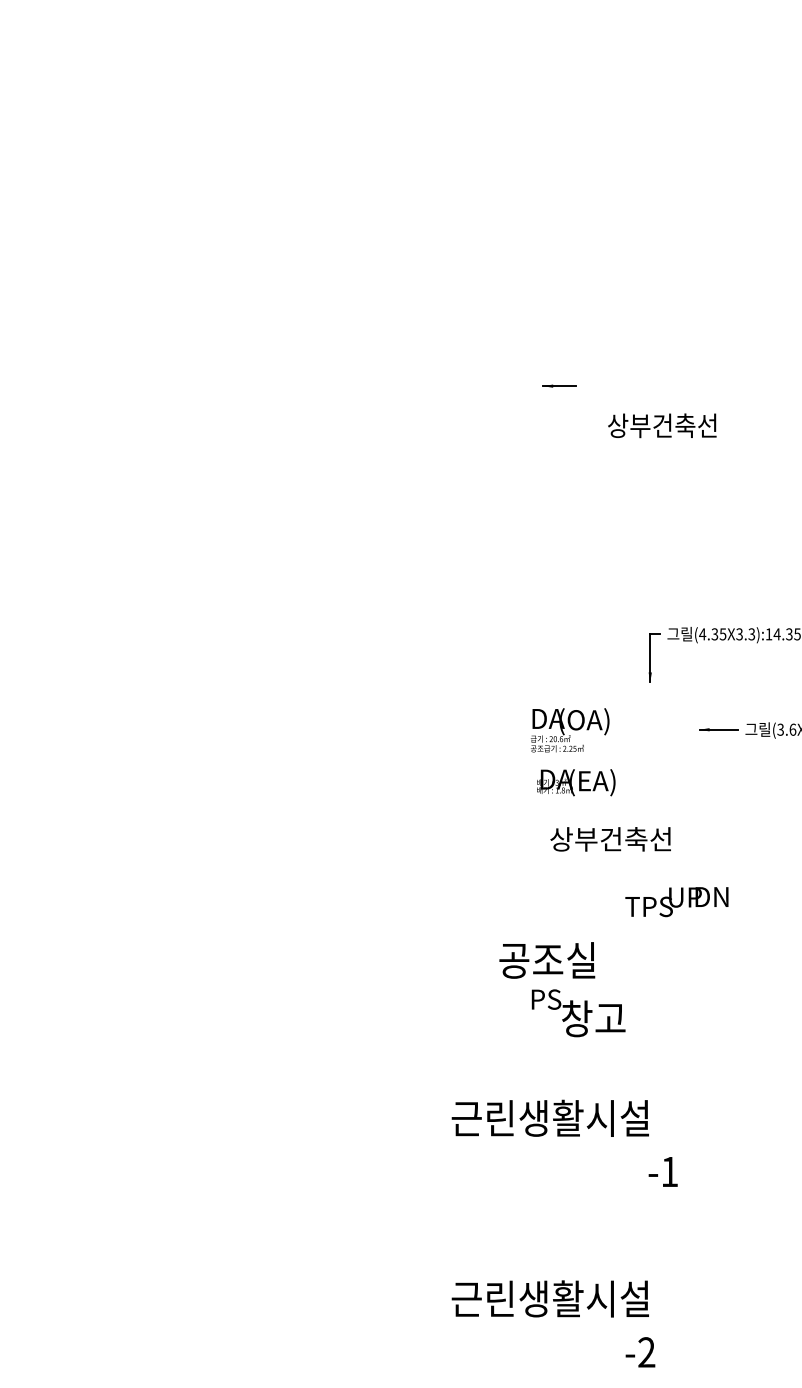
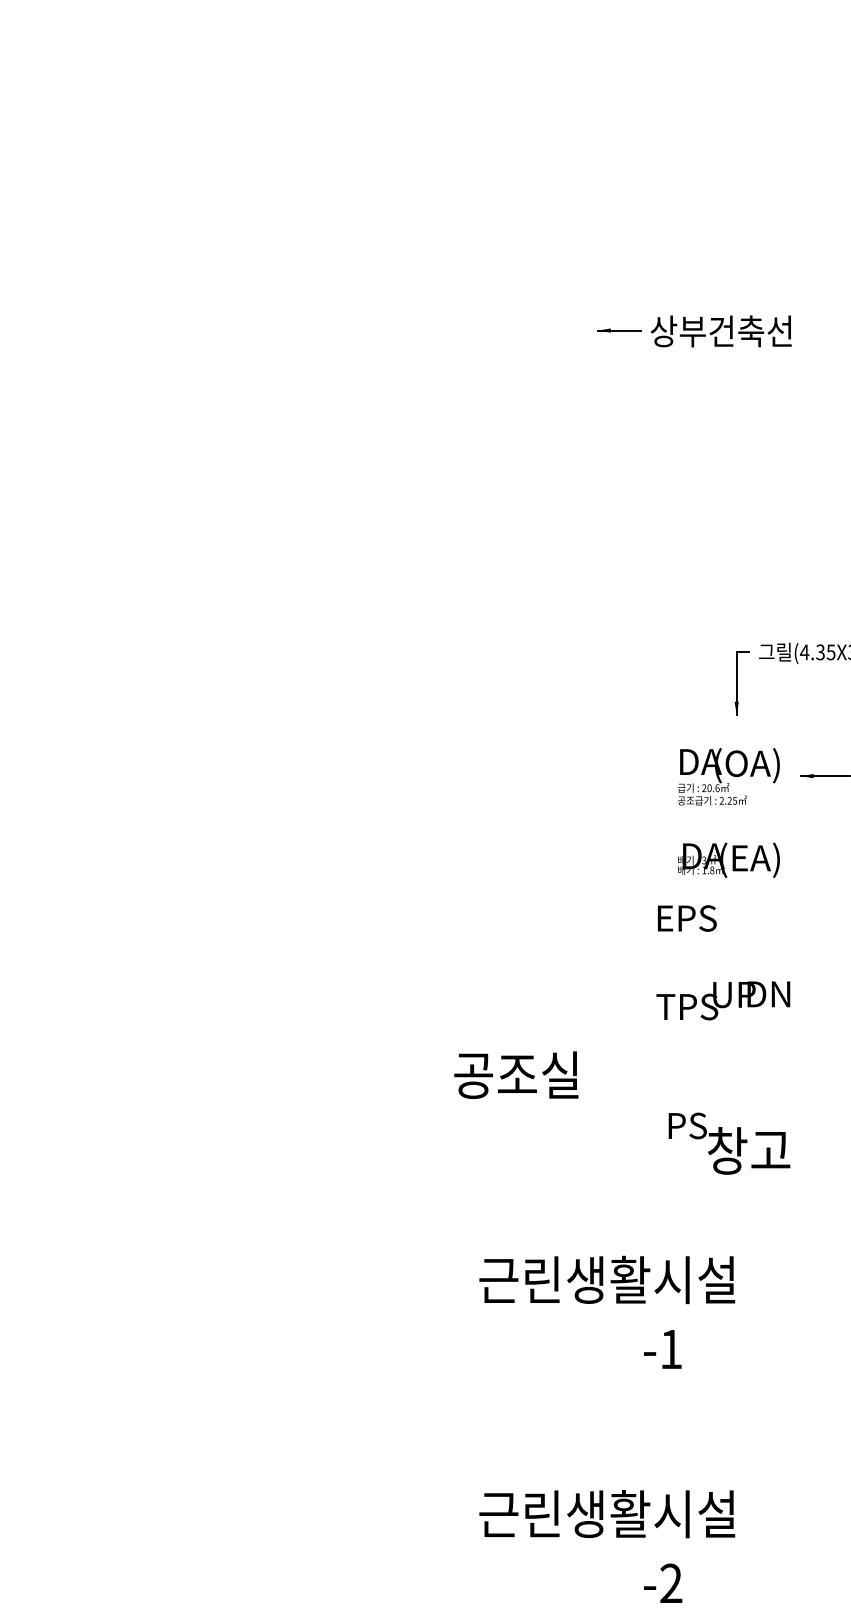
text: (662, 425) -> (721, 331), moved
text: (570, 730) -> (729, 777), moved
text: (576, 782) -> (729, 860), moved
text: (610, 839) -> (685, 918), 상부건축선 -> EPS
text: (676, 902) -> (722, 1001), moved
text: (547, 960) -> (516, 1075), moved
text: (578, 1013) -> (729, 1143), moved
text: (662, 1171) -> (661, 1348), moved
text: (640, 1352) -> (663, 1583), moved

